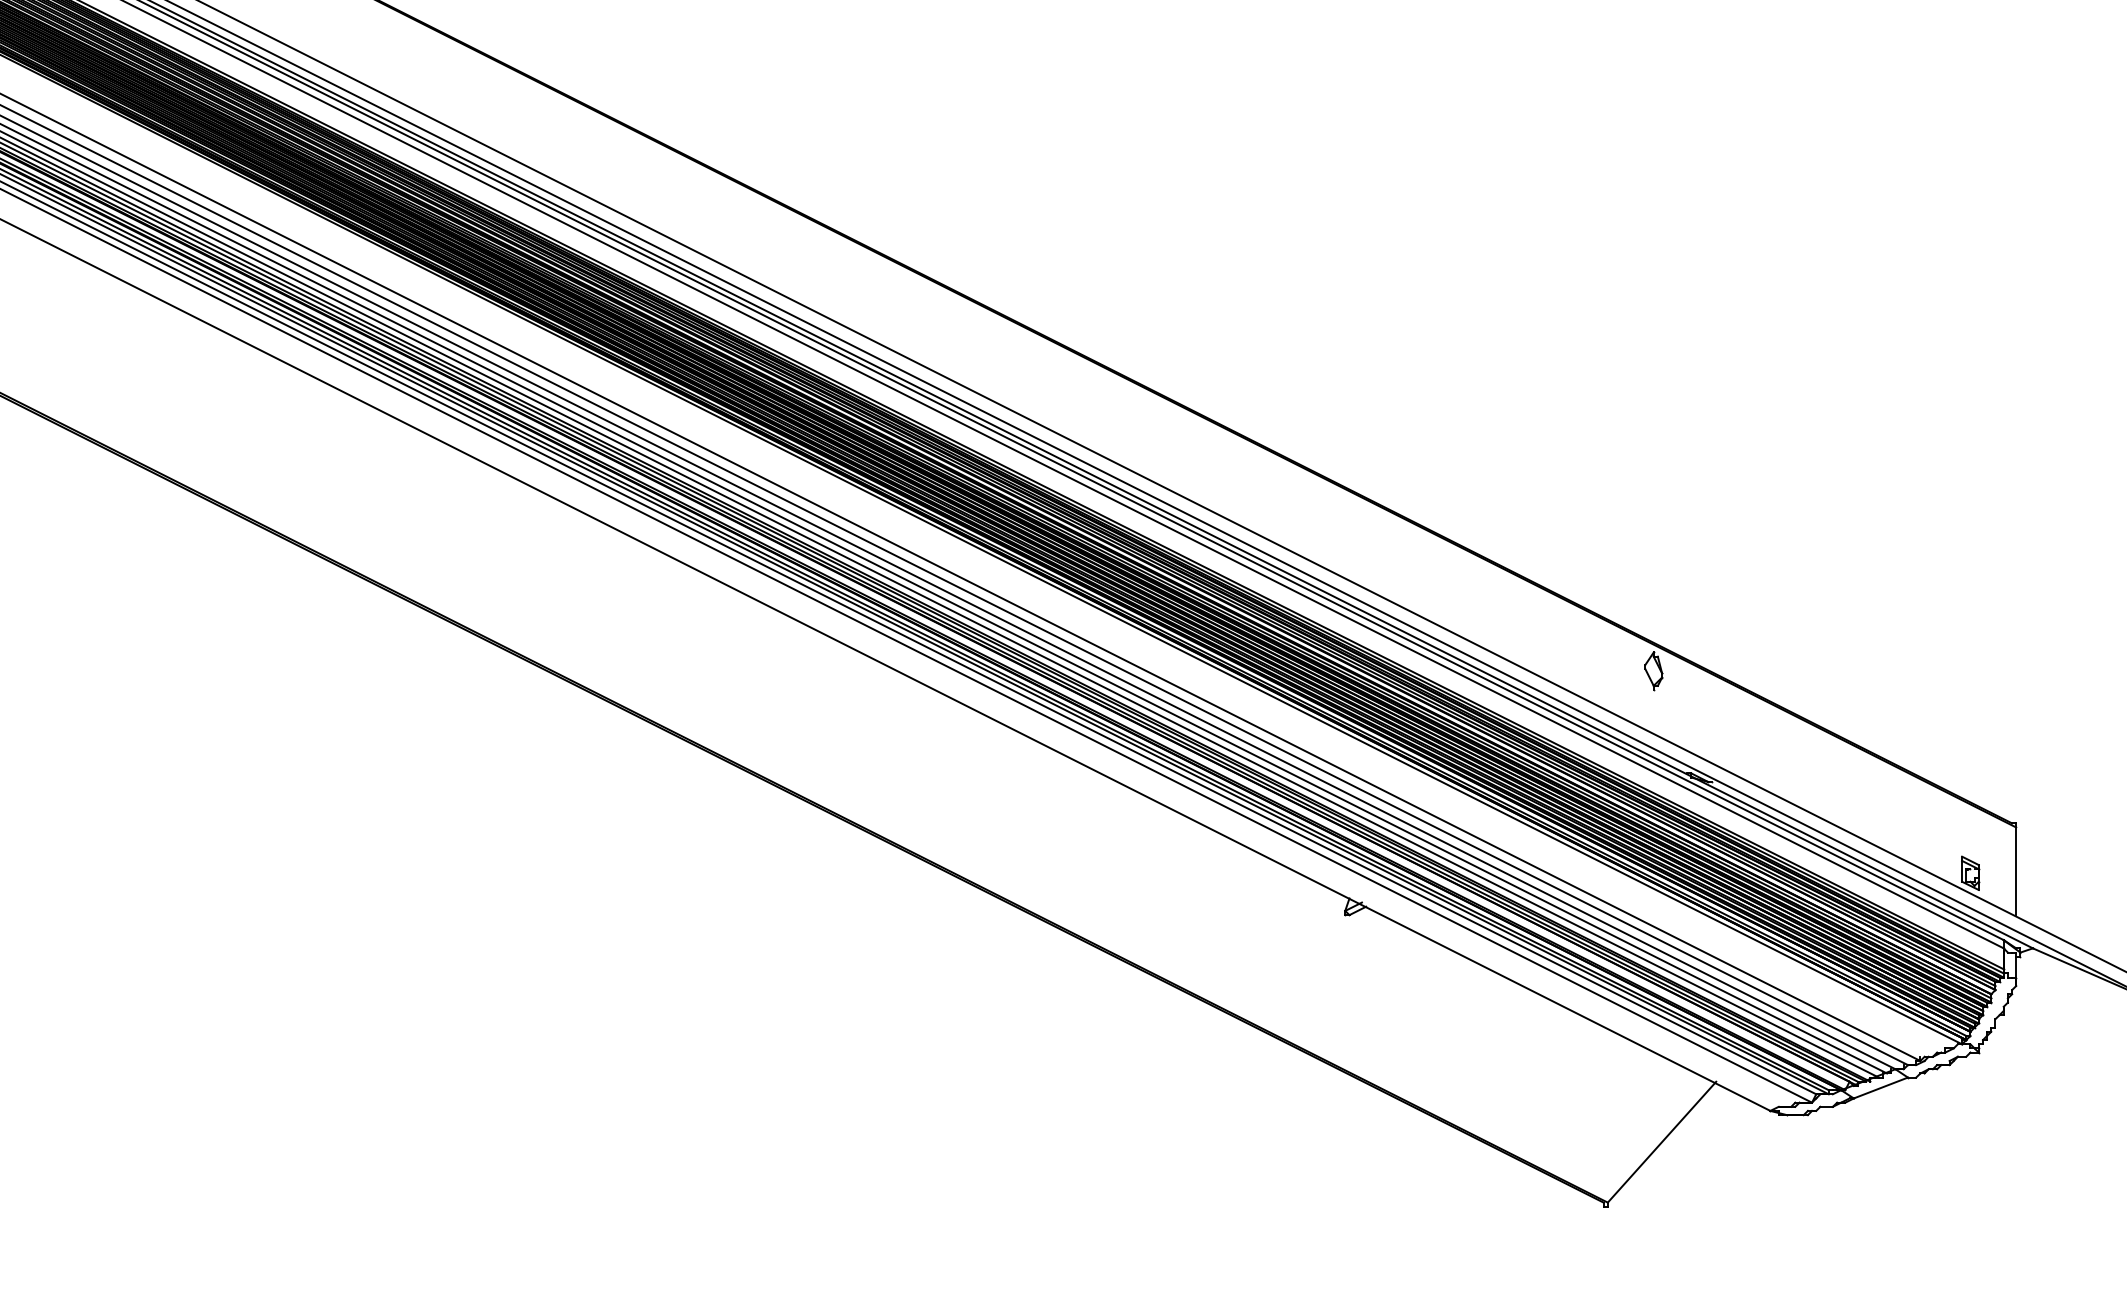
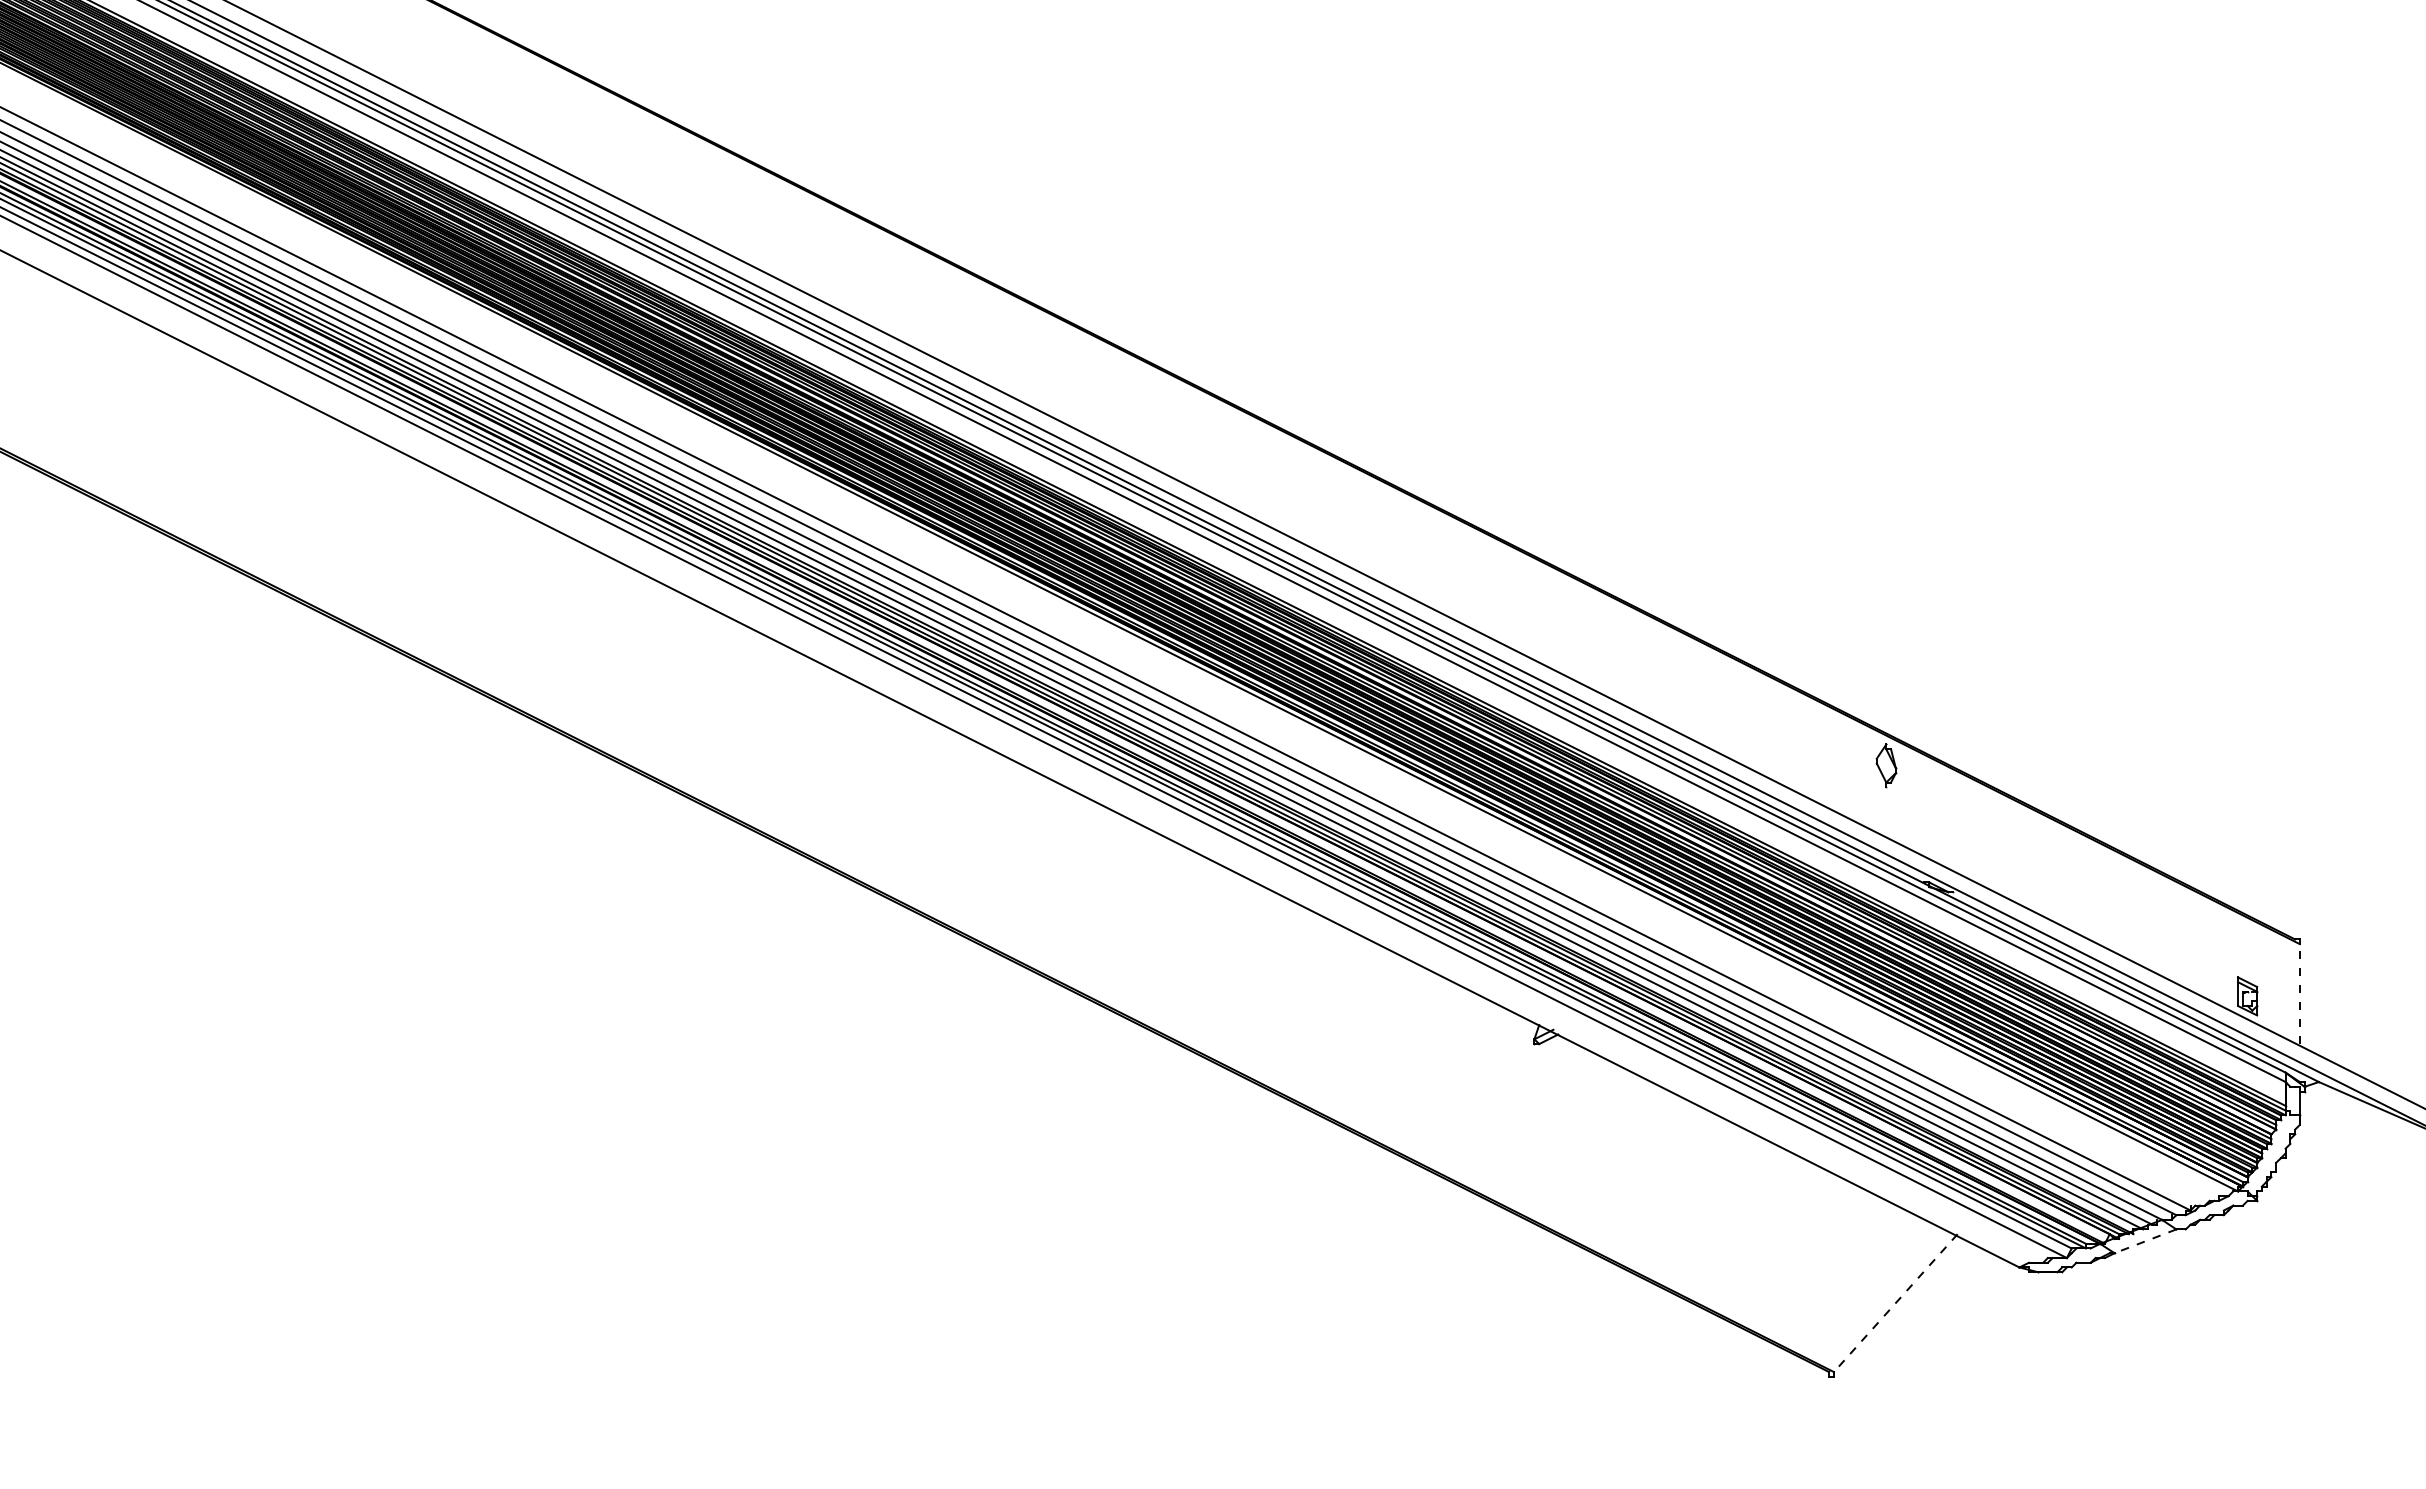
line: (2015, 871) -> (2299, 994), solid -> dashed
line: (1880, 1088) -> (2145, 1241), solid -> dashed
line: (1661, 1142) -> (1895, 1303), solid -> dashed

